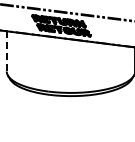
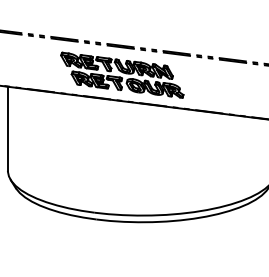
line: (6, 51) -> (7, 128), dashed -> solid

